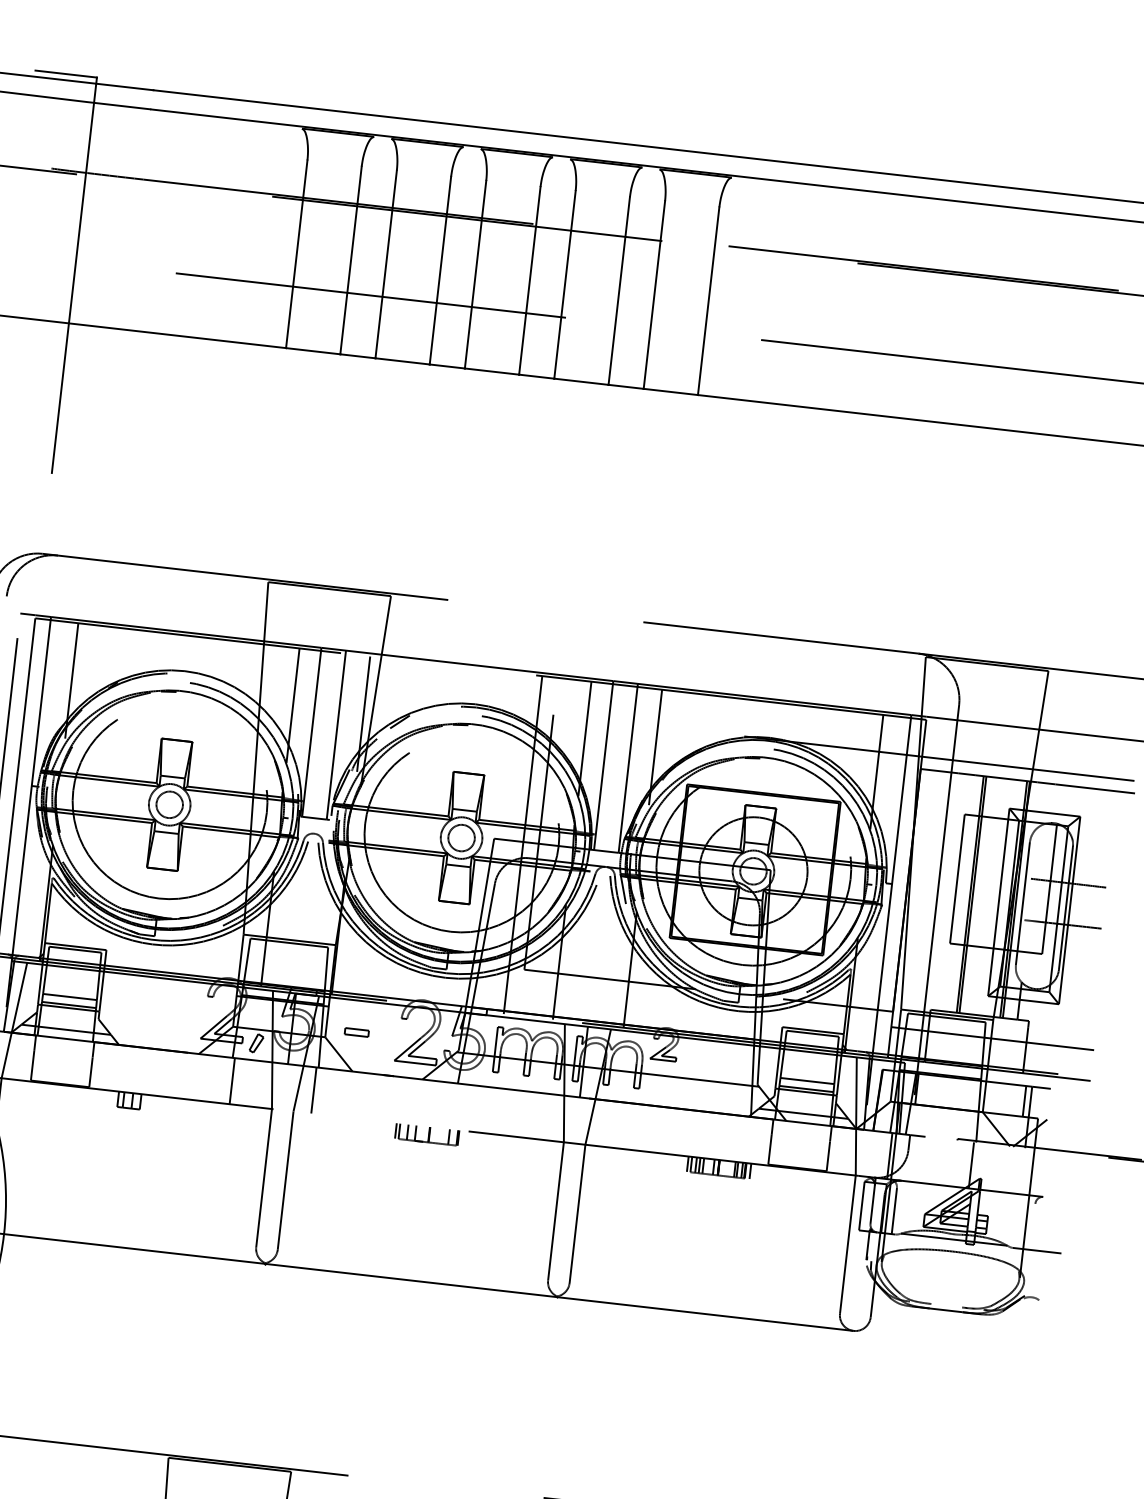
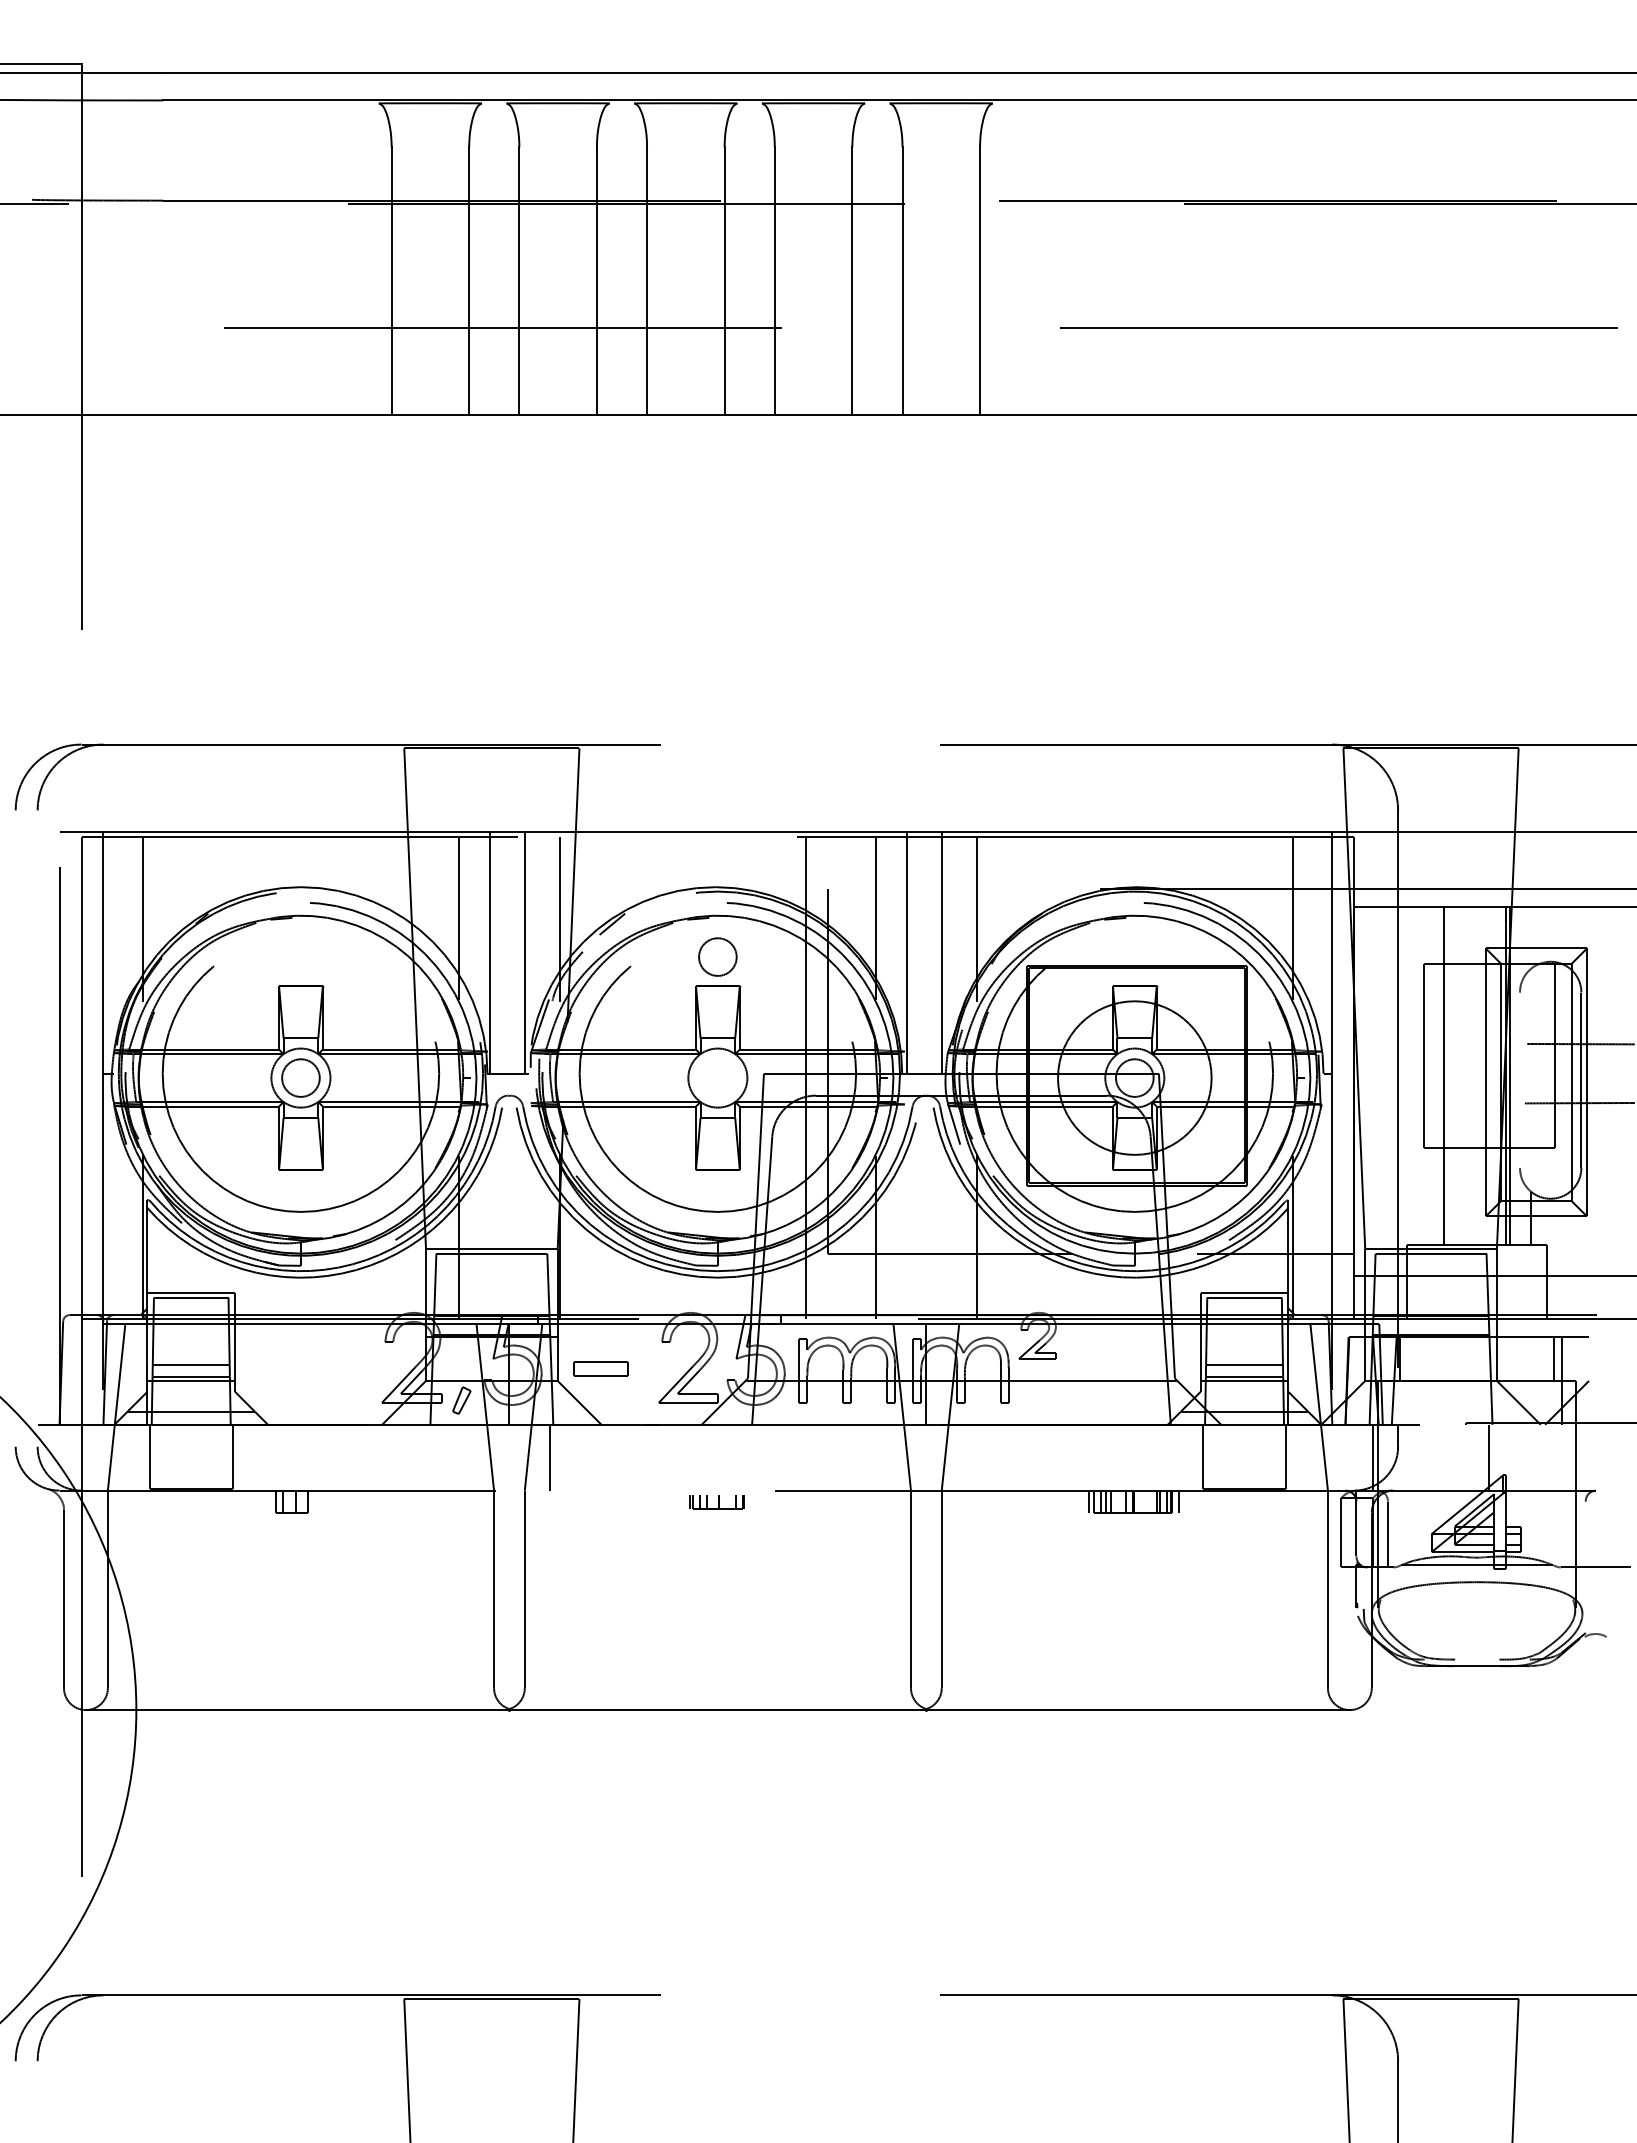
circle: (461, 837) -> (717, 956), moved
line: (973, 894) -> (1448, 1075), removed
line: (1022, 903) -> (1519, 1080), removed
part: (356, 1032) -> (601, 1369), size x1.6
line: (232, 1081) -> (433, 1457), removed
part: (426, 1135) -> (716, 1502), size x0.6

